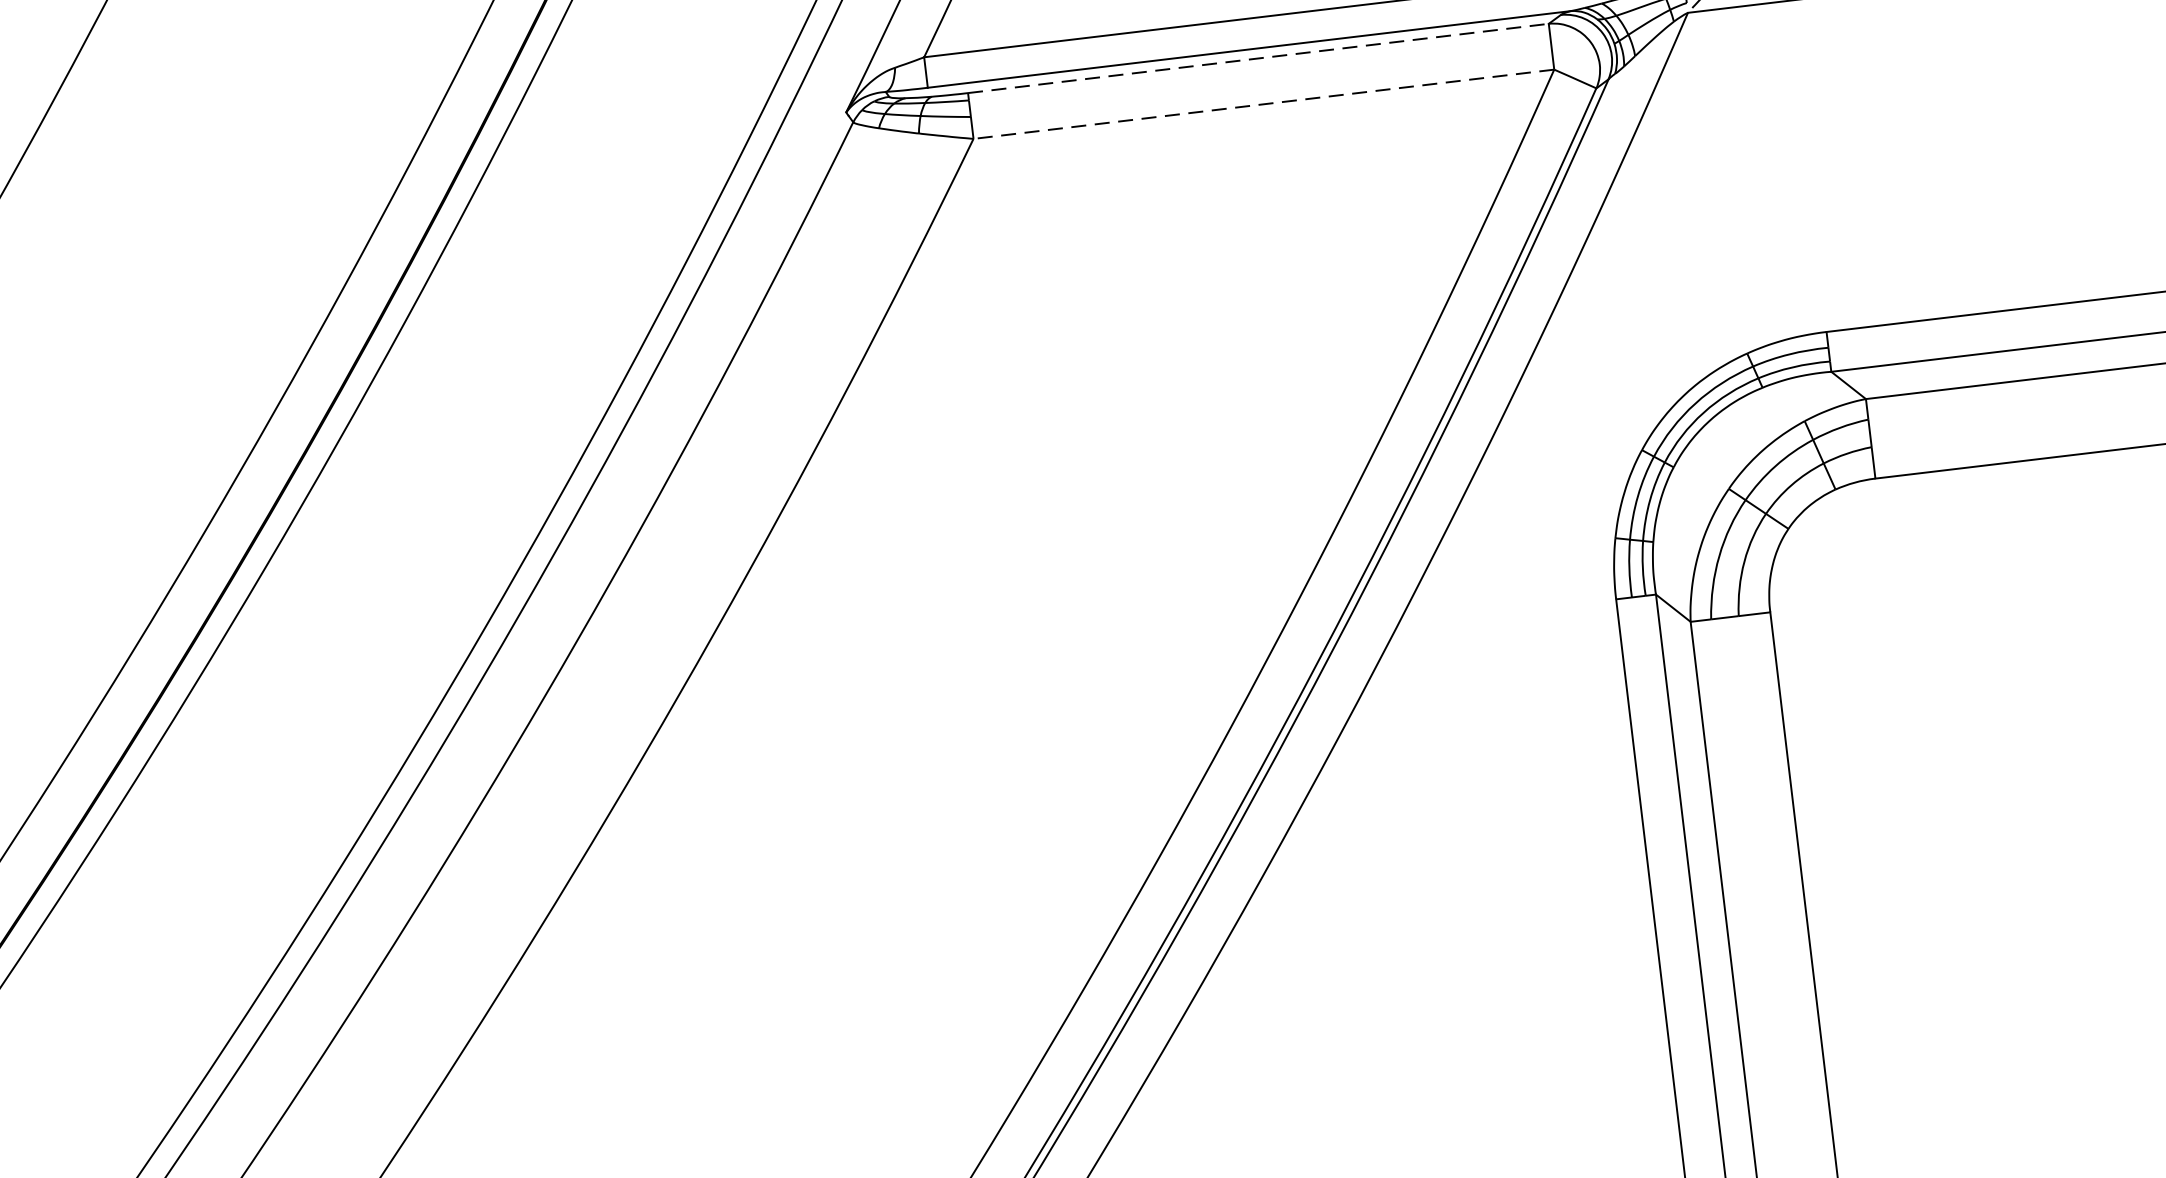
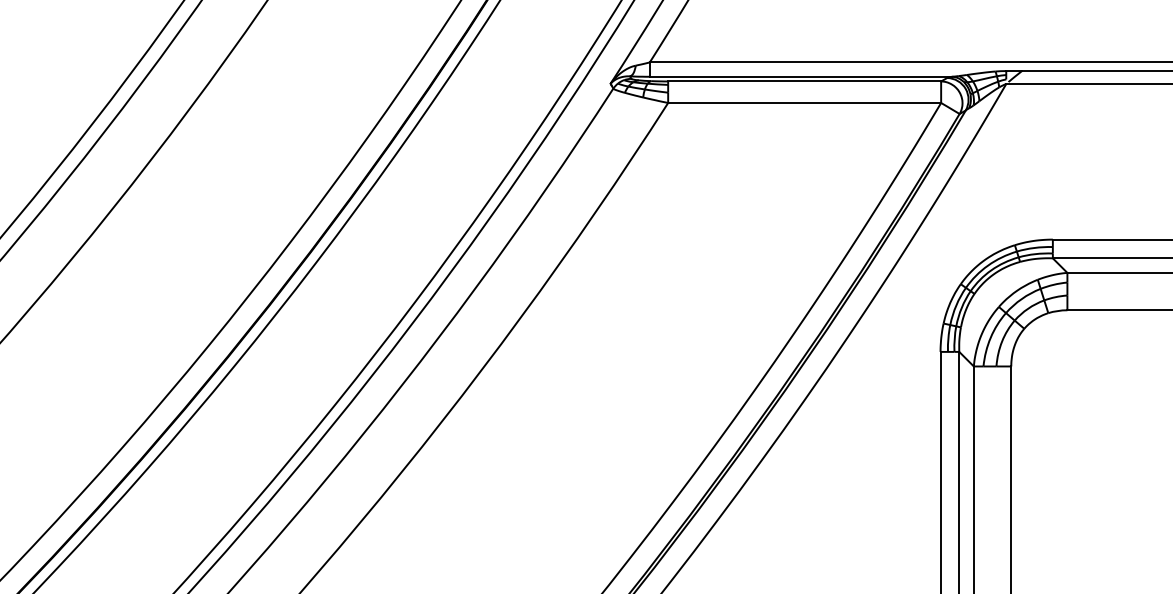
line: (1260, 58) -> (805, 81), dashed -> solid
line: (1263, 105) -> (804, 103), dashed -> solid

